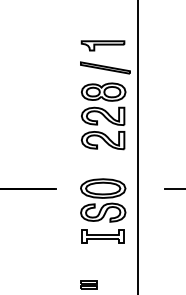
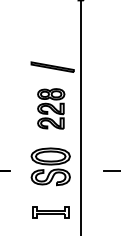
part: (102, 45) -> (50, 47), removed
part: (103, 116) -> (51, 109), size x0.7
part: (103, 200) -> (51, 166), moved

